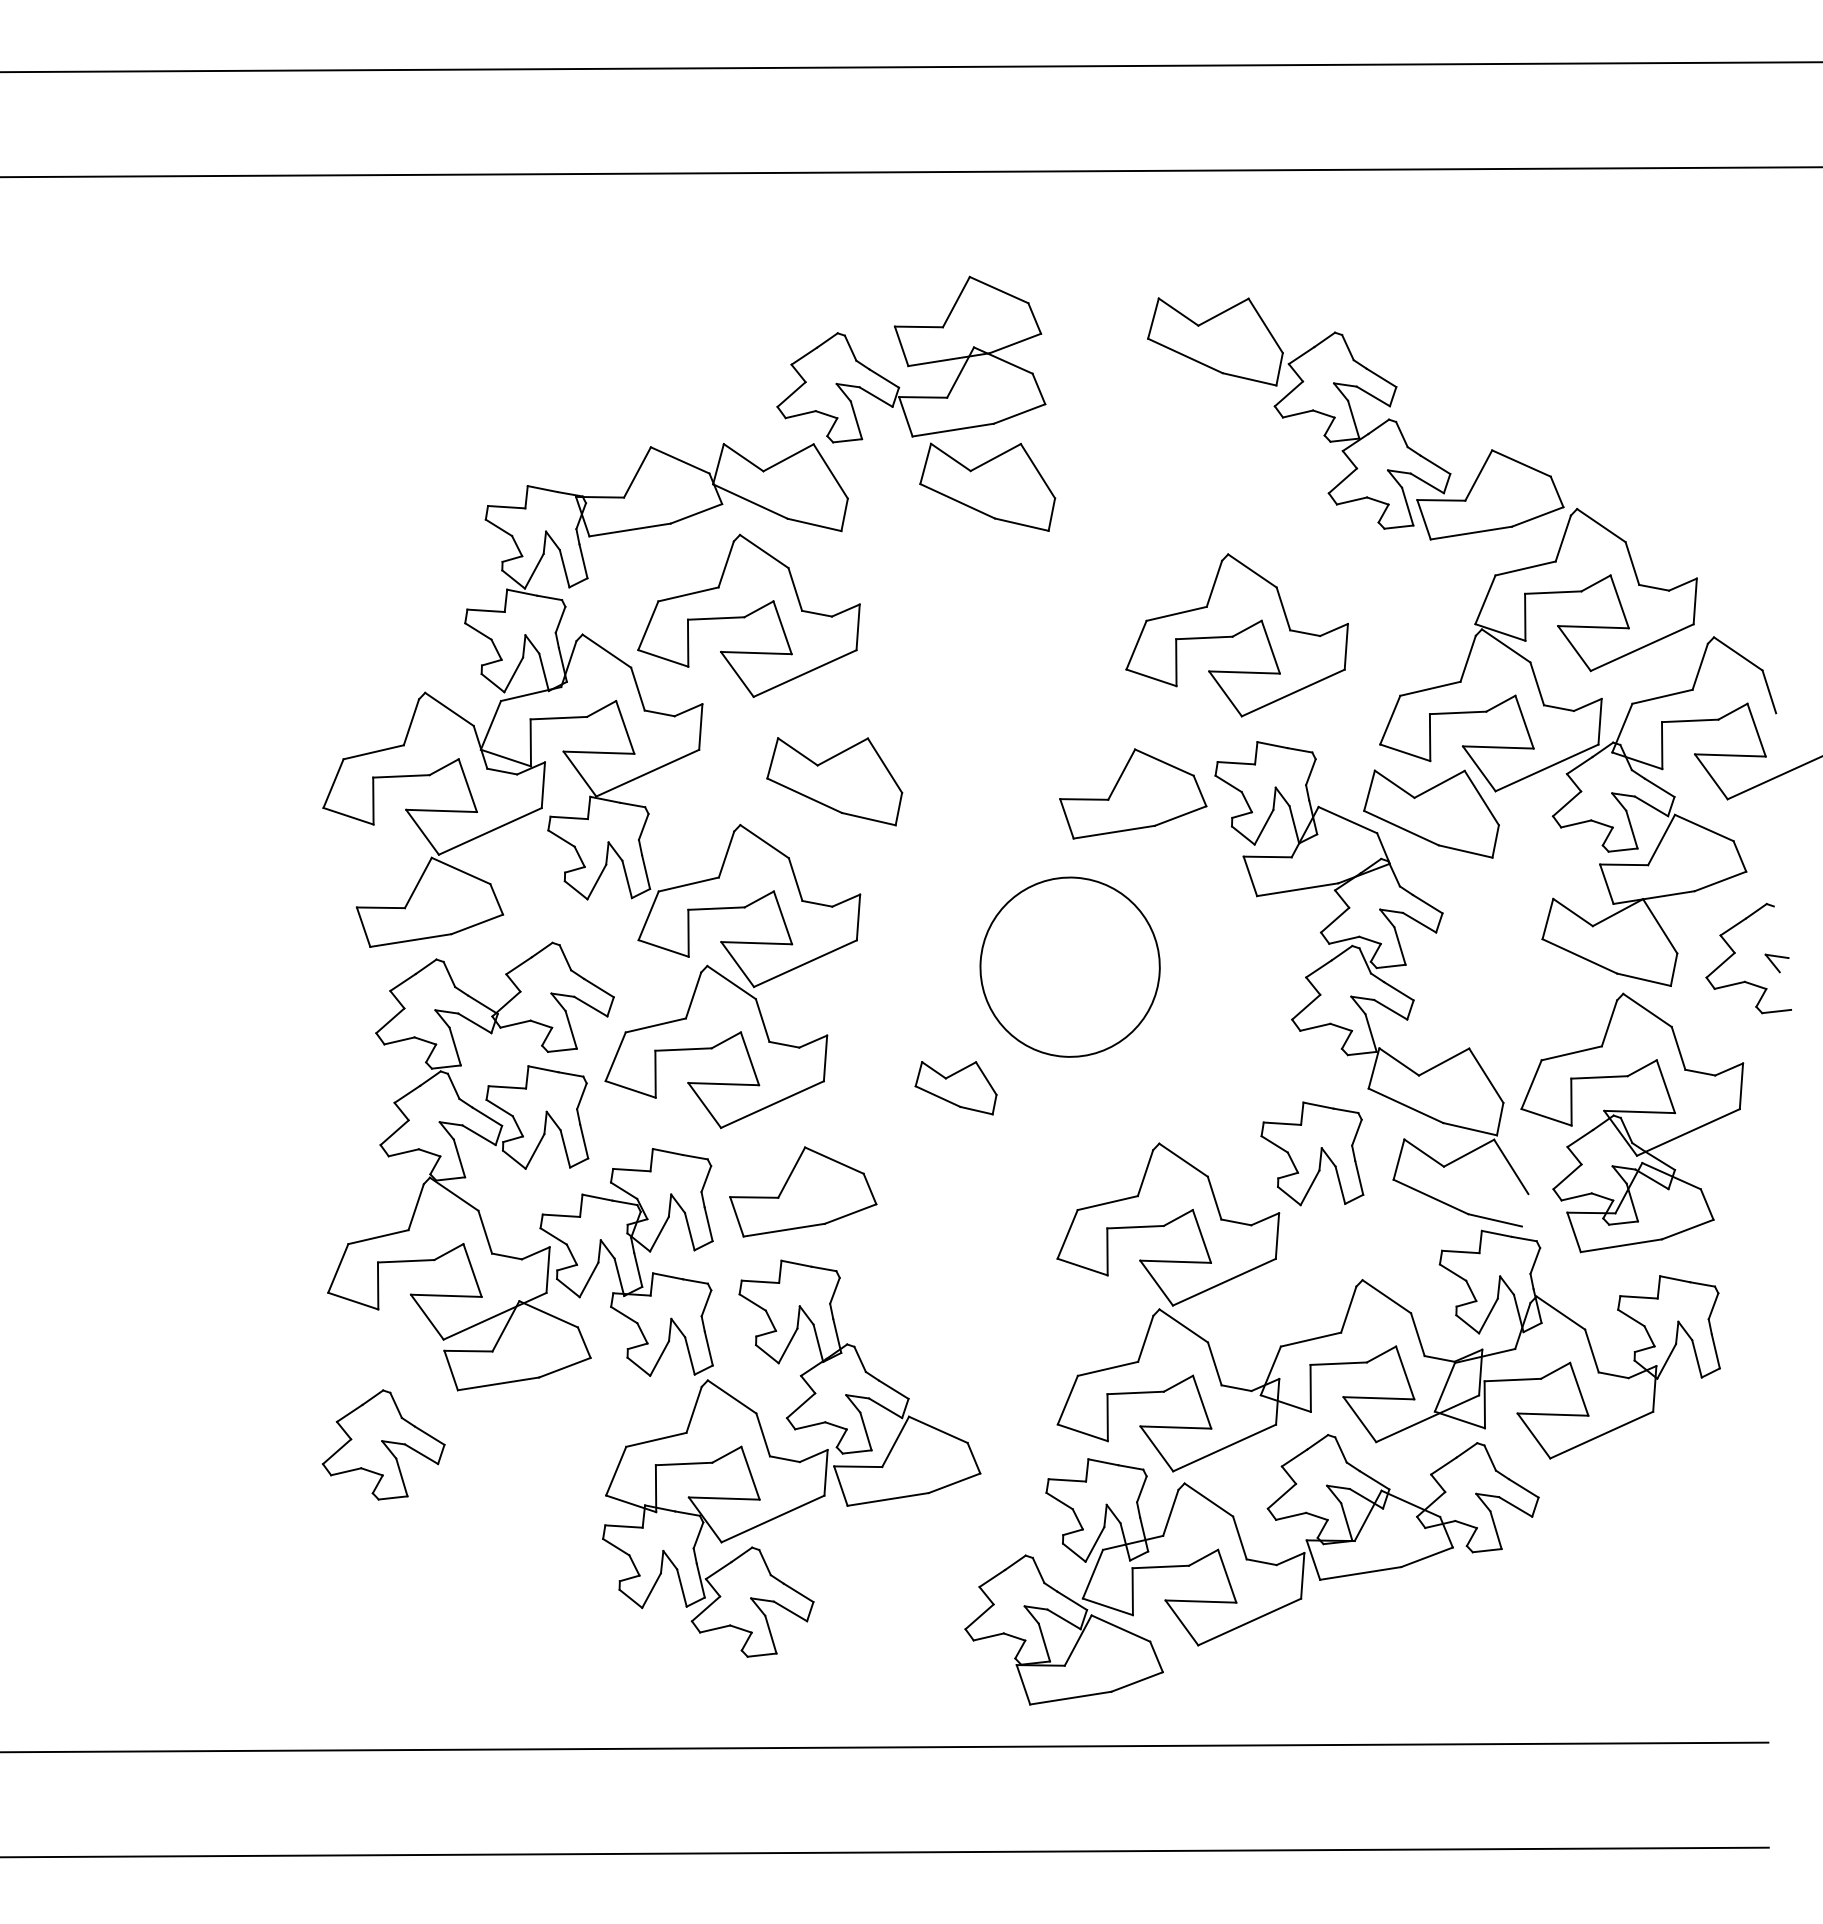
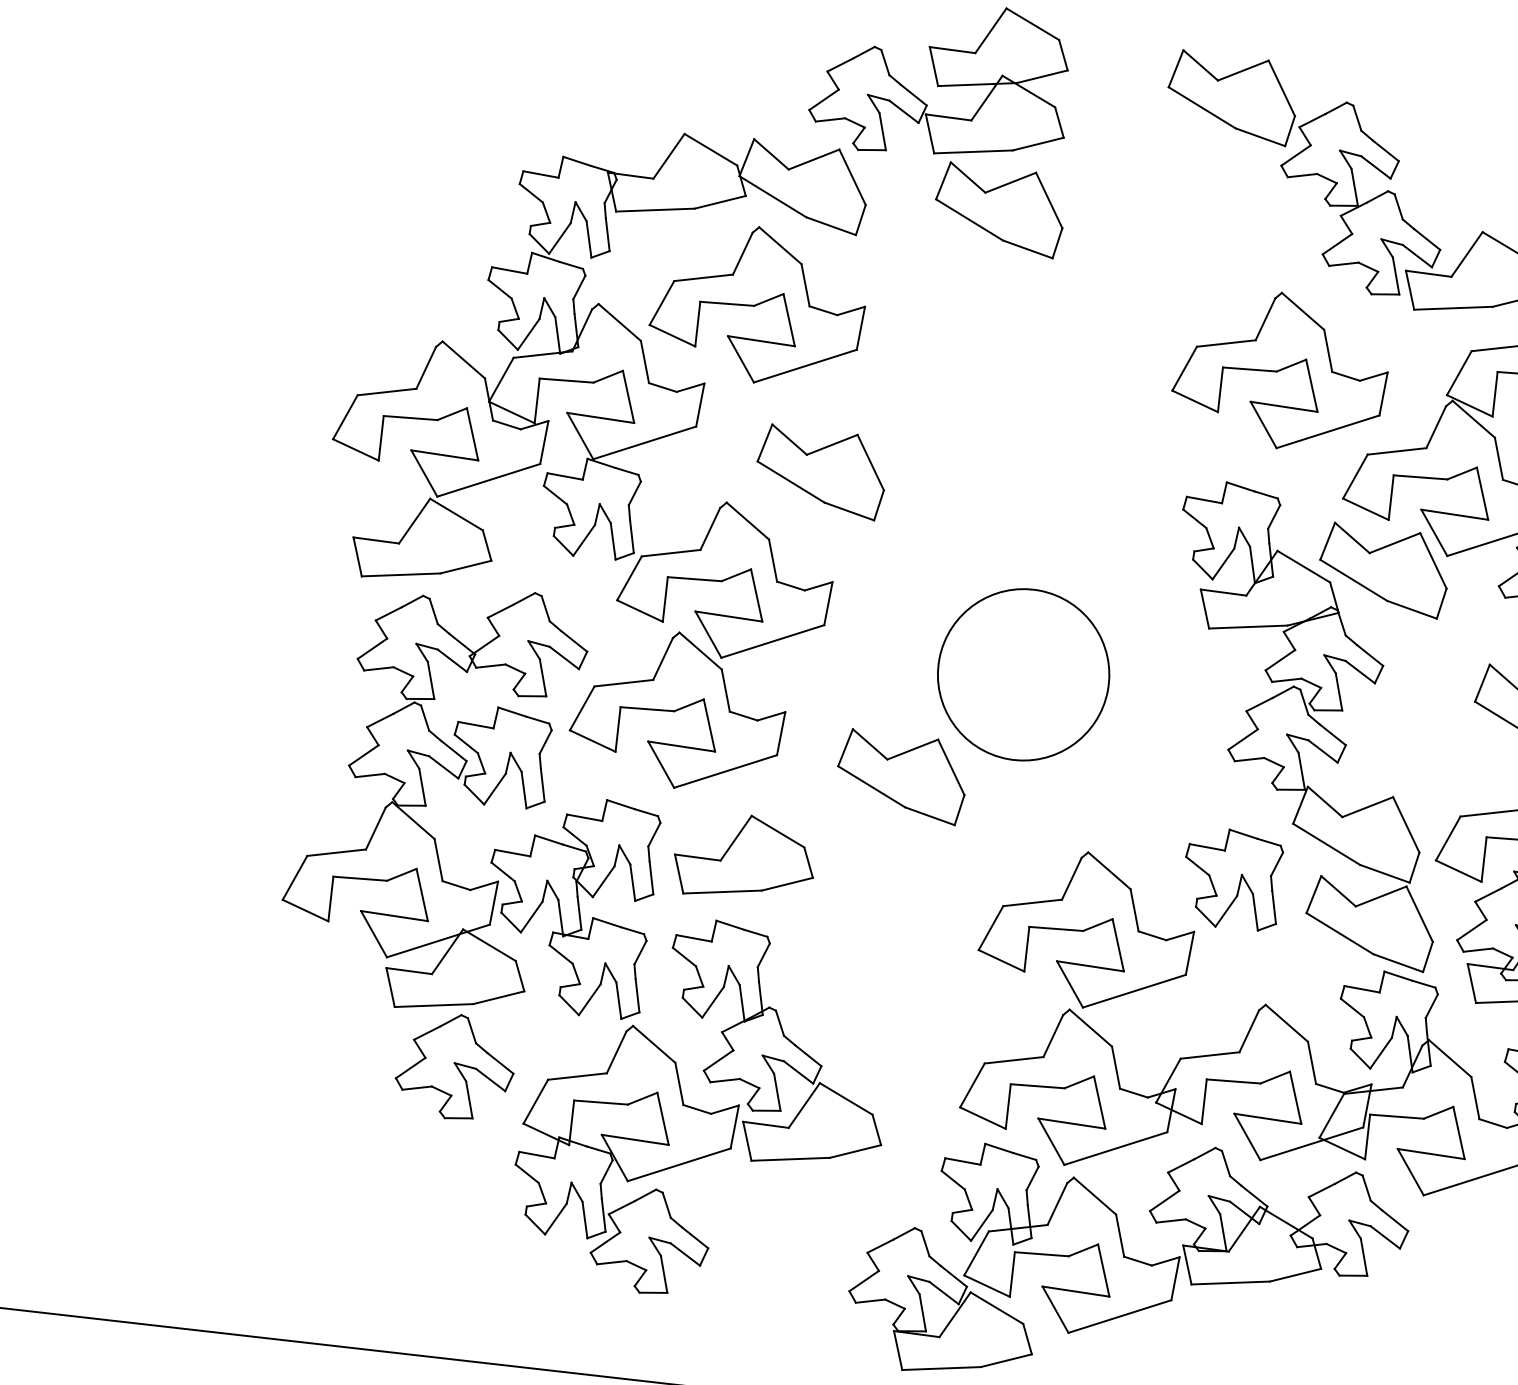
part: (1236, 635) -> (1280, 370), moved
part: (1133, 793) -> (1103, 517), removed
part: (955, 1087) -> (901, 776), size x1.67
line: (1524, 1210) -> (1427, 957), added
part: (383, 1444) -> (455, 1066), moved

